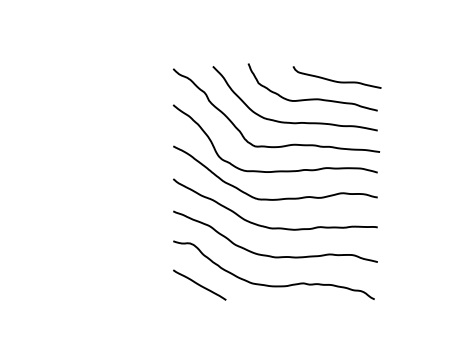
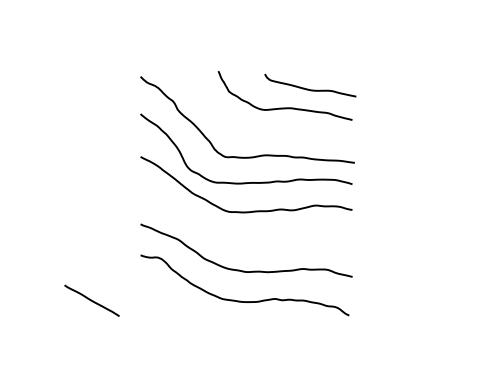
curve: (290, 121) -> (262, 131), removed
curve: (269, 226) -> (240, 240), removed
line: (199, 284) -> (91, 300), moved

